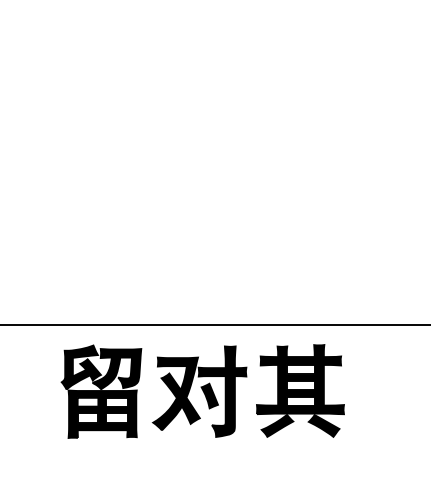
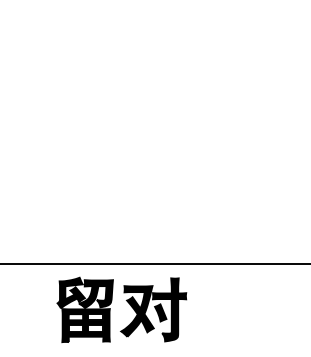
part: (299, 391) -> (223, 309), removed

